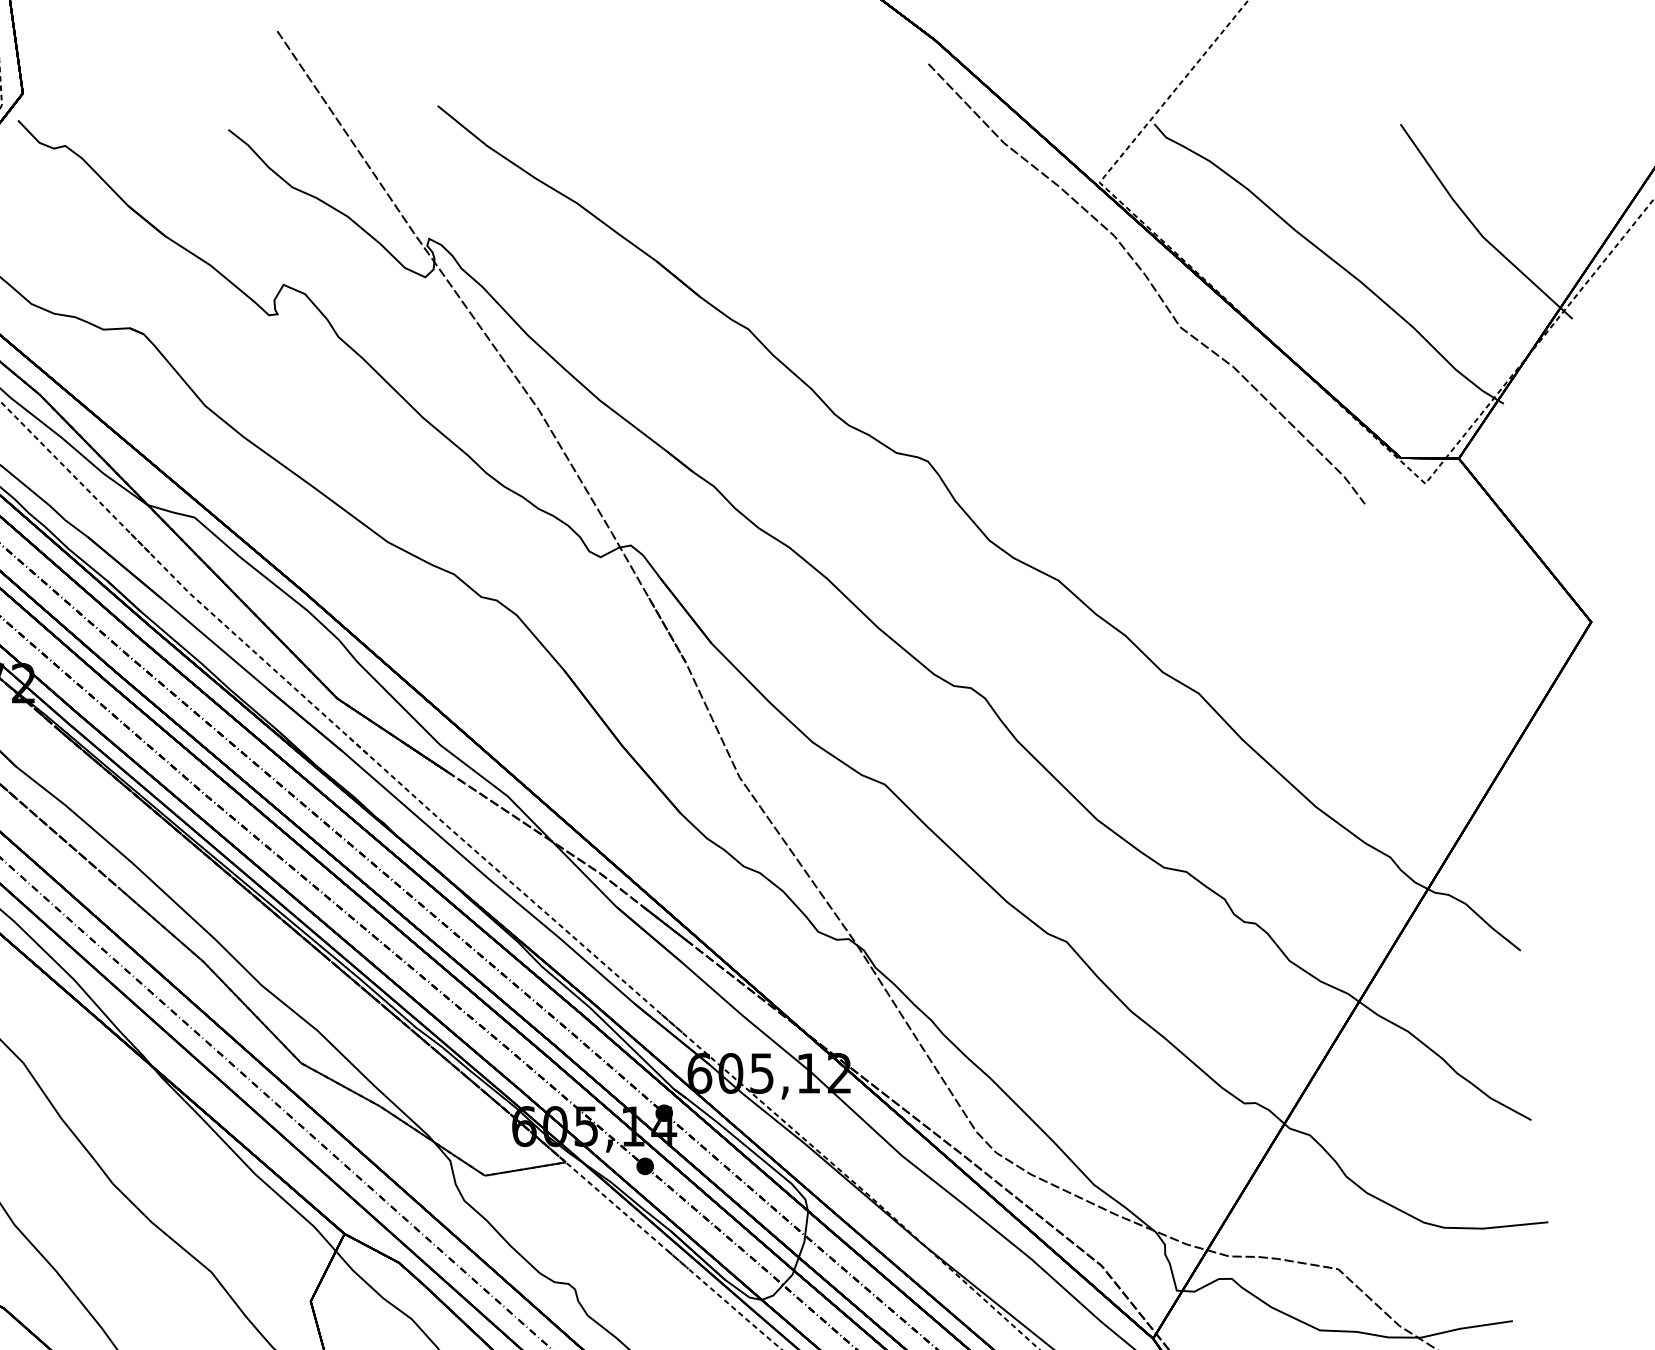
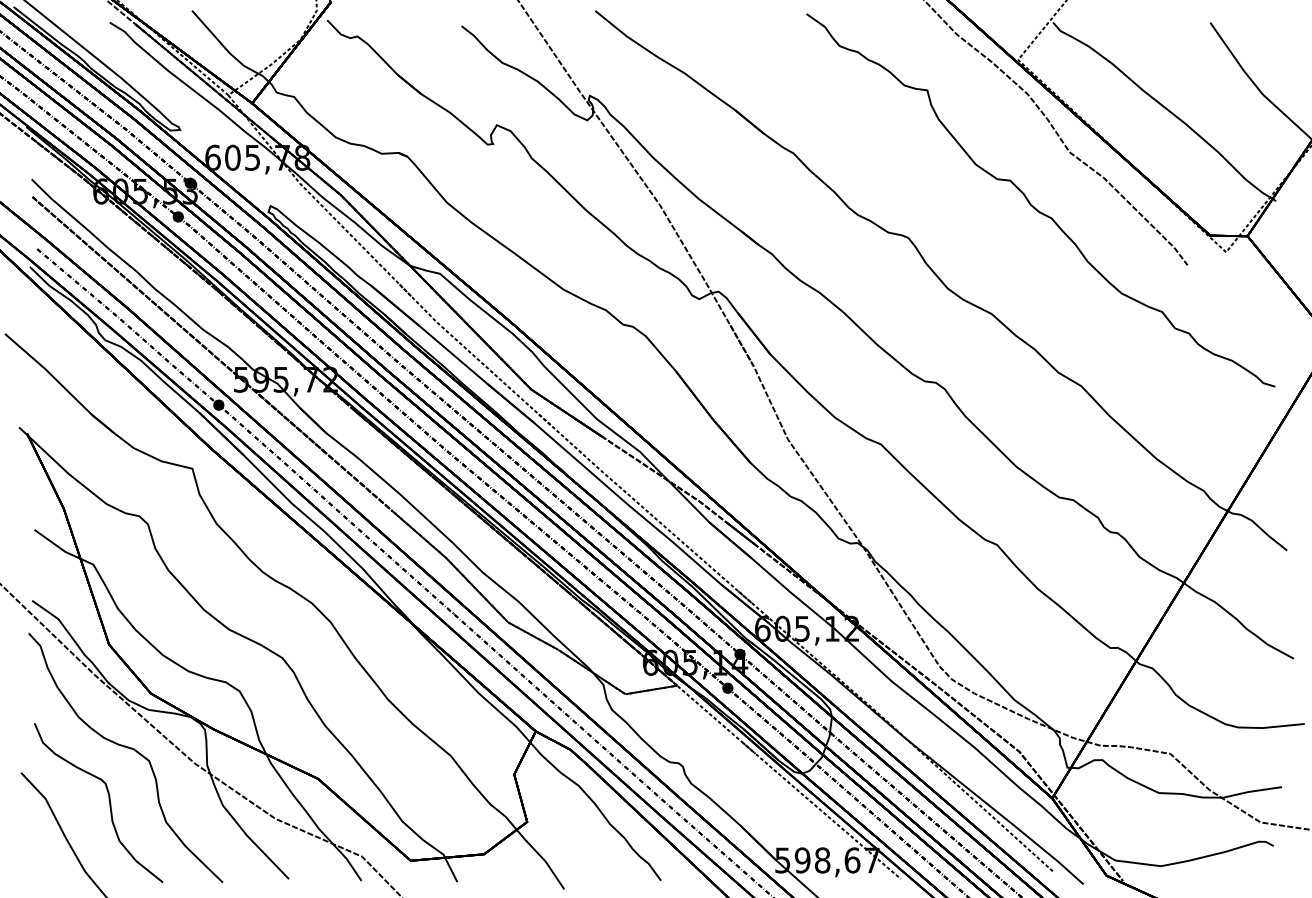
curve: (1125, 412) -> (1034, 206), added

